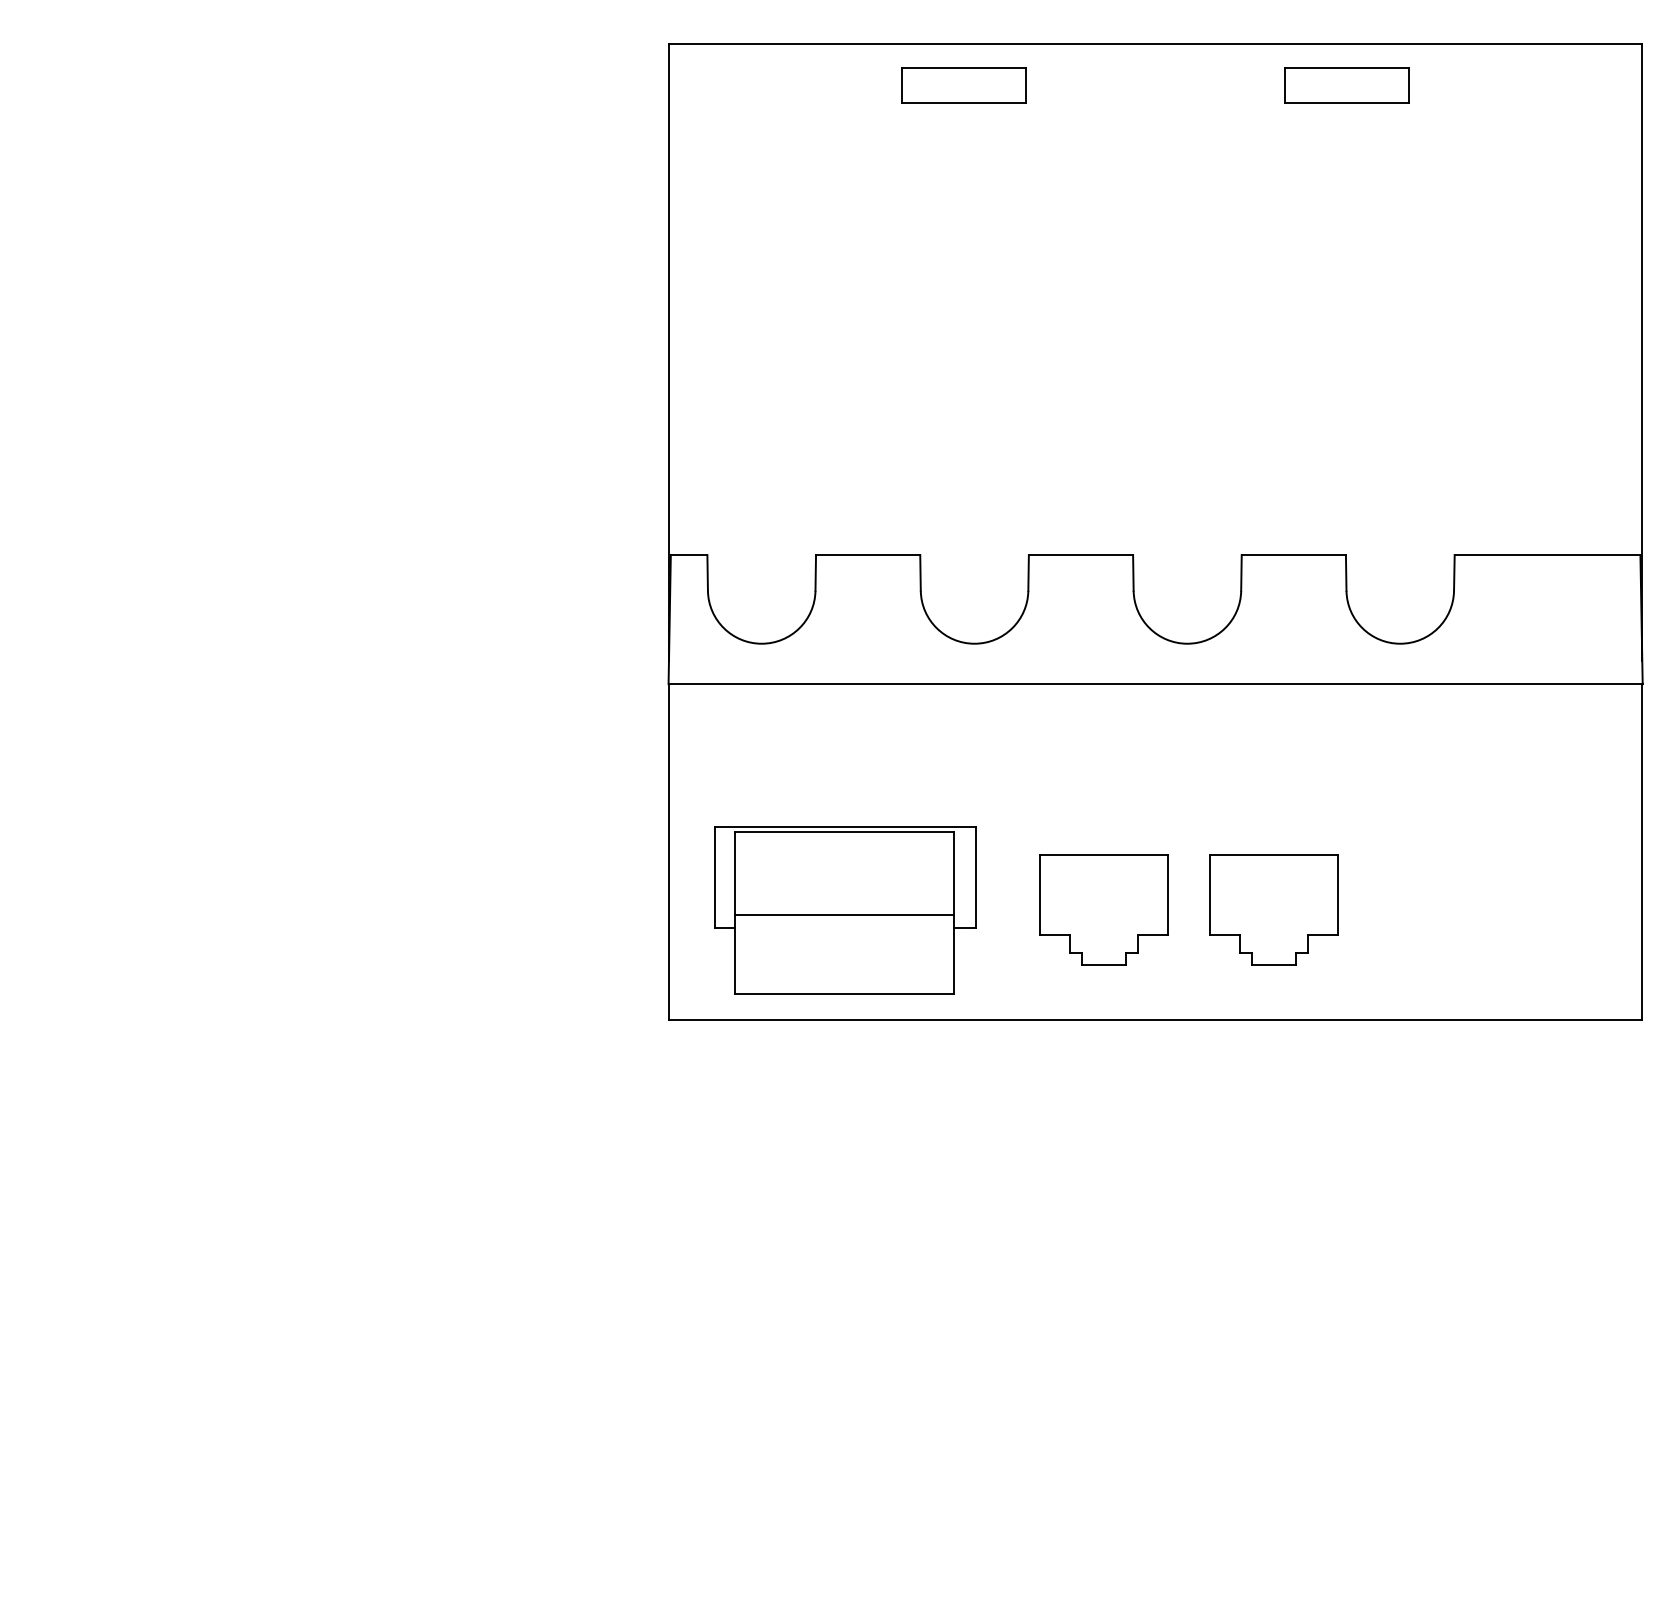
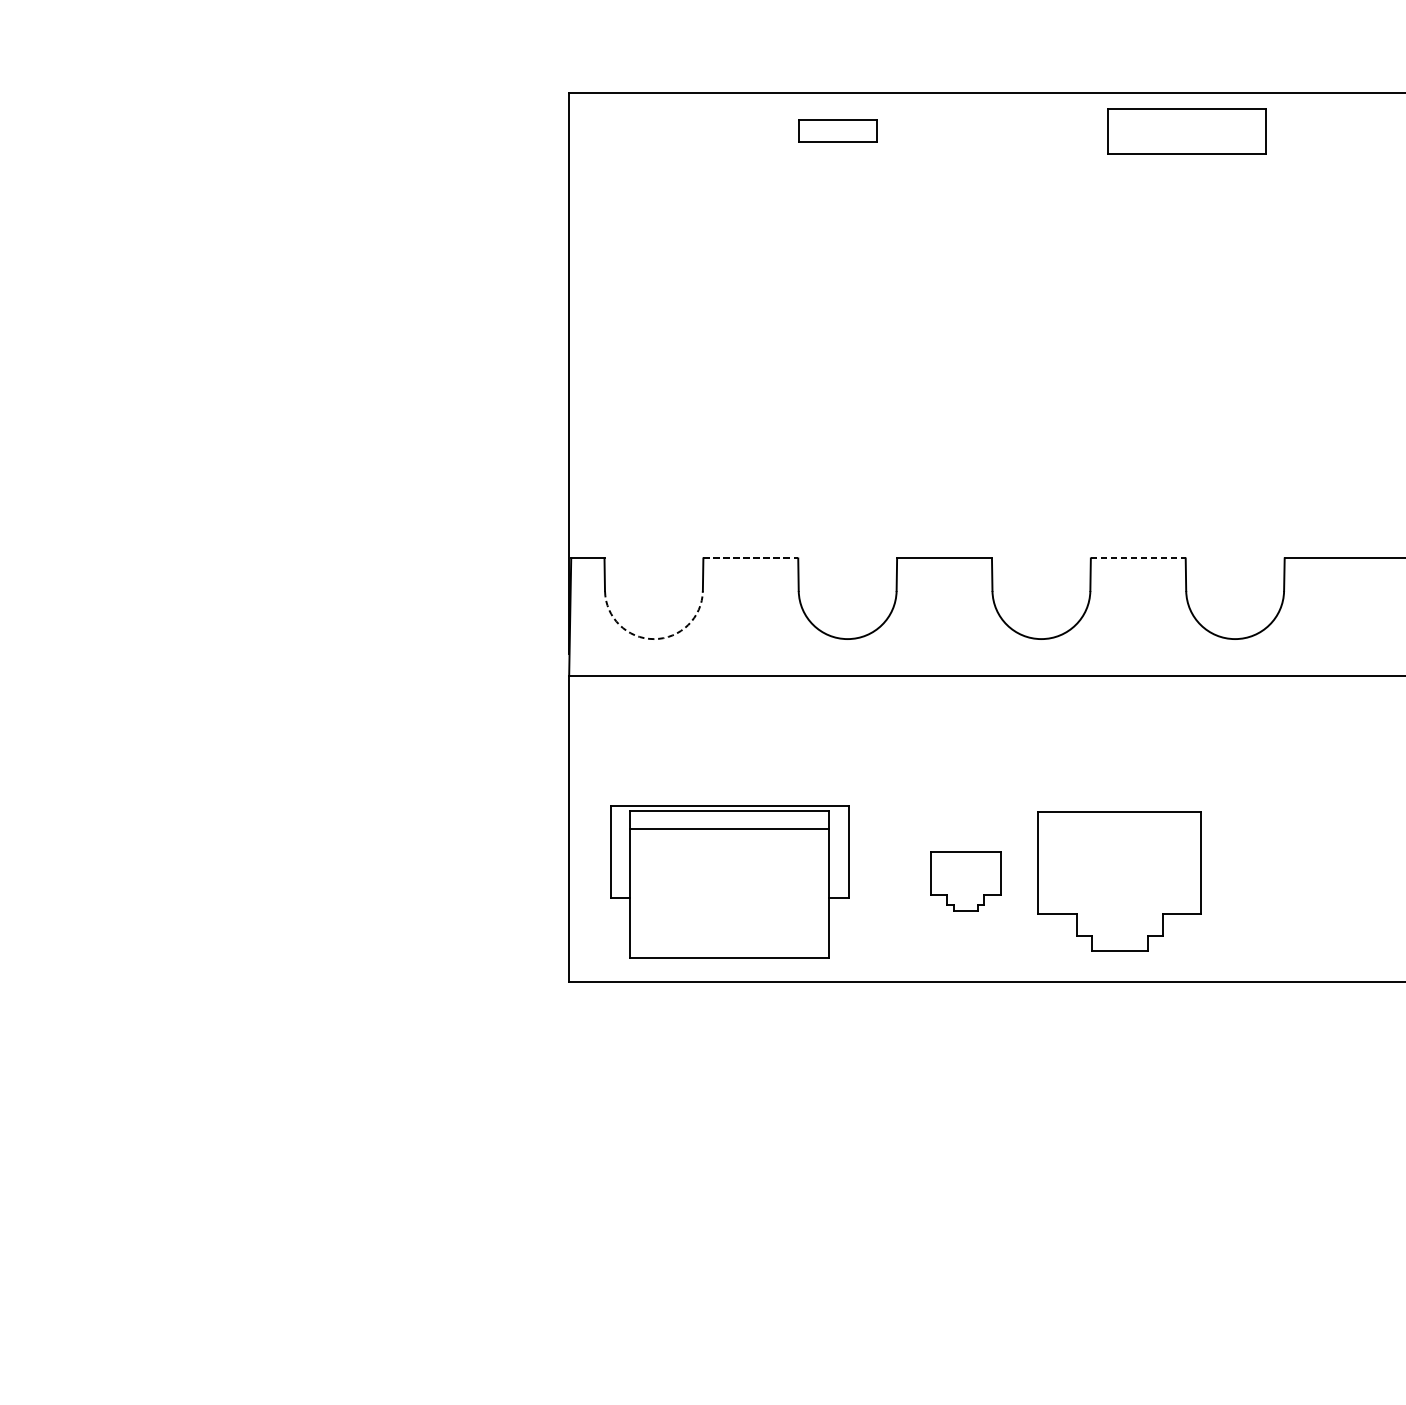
part: (963, 85) -> (837, 130), size x0.7
part: (1346, 85) -> (1186, 130), size x1.4
line: (868, 555) -> (751, 558), solid -> dashed
line: (1294, 555) -> (1138, 558), solid -> dashed
arc: (761, 643) -> (653, 638), solid -> dashed
part: (1103, 909) -> (965, 880), size x0.6
part: (1273, 909) -> (1119, 880), size x1.4
line: (844, 915) -> (729, 829), moved

